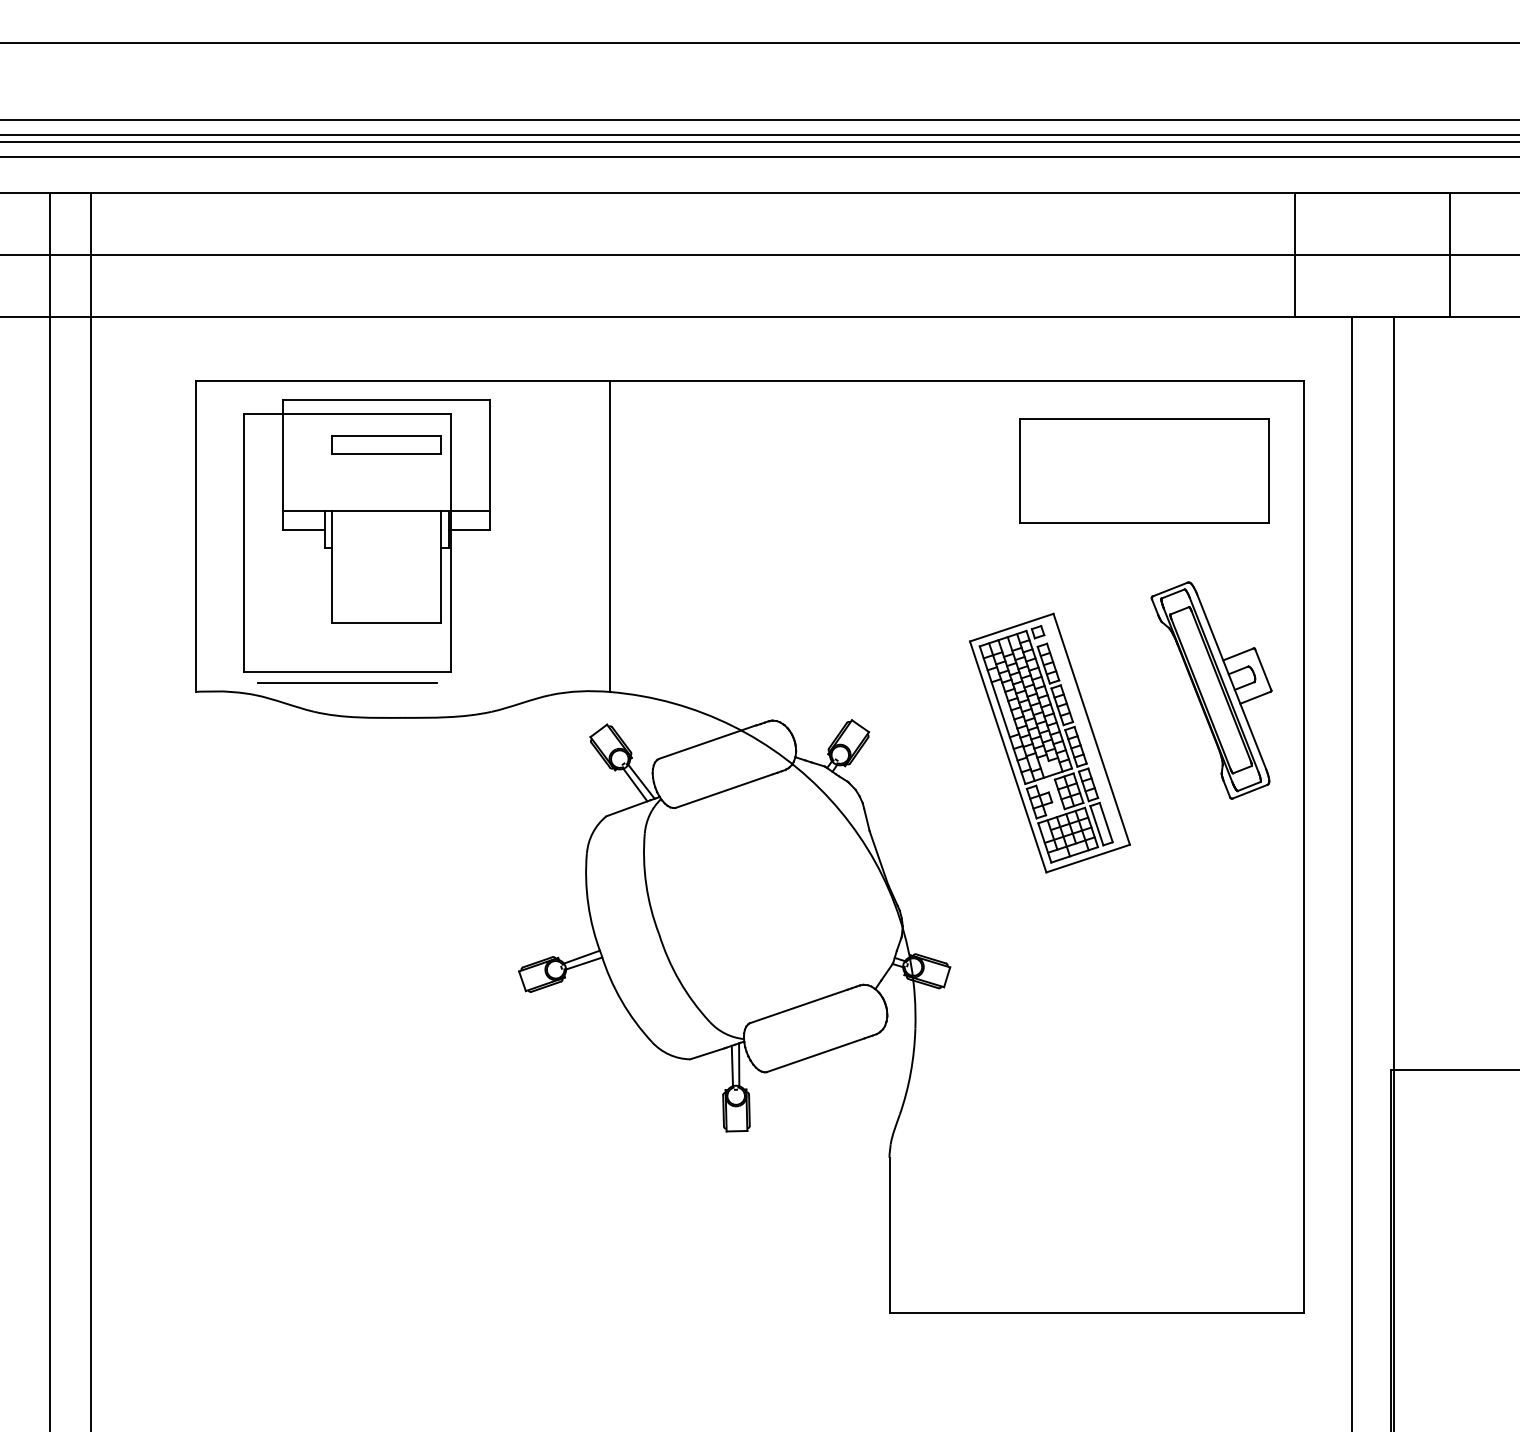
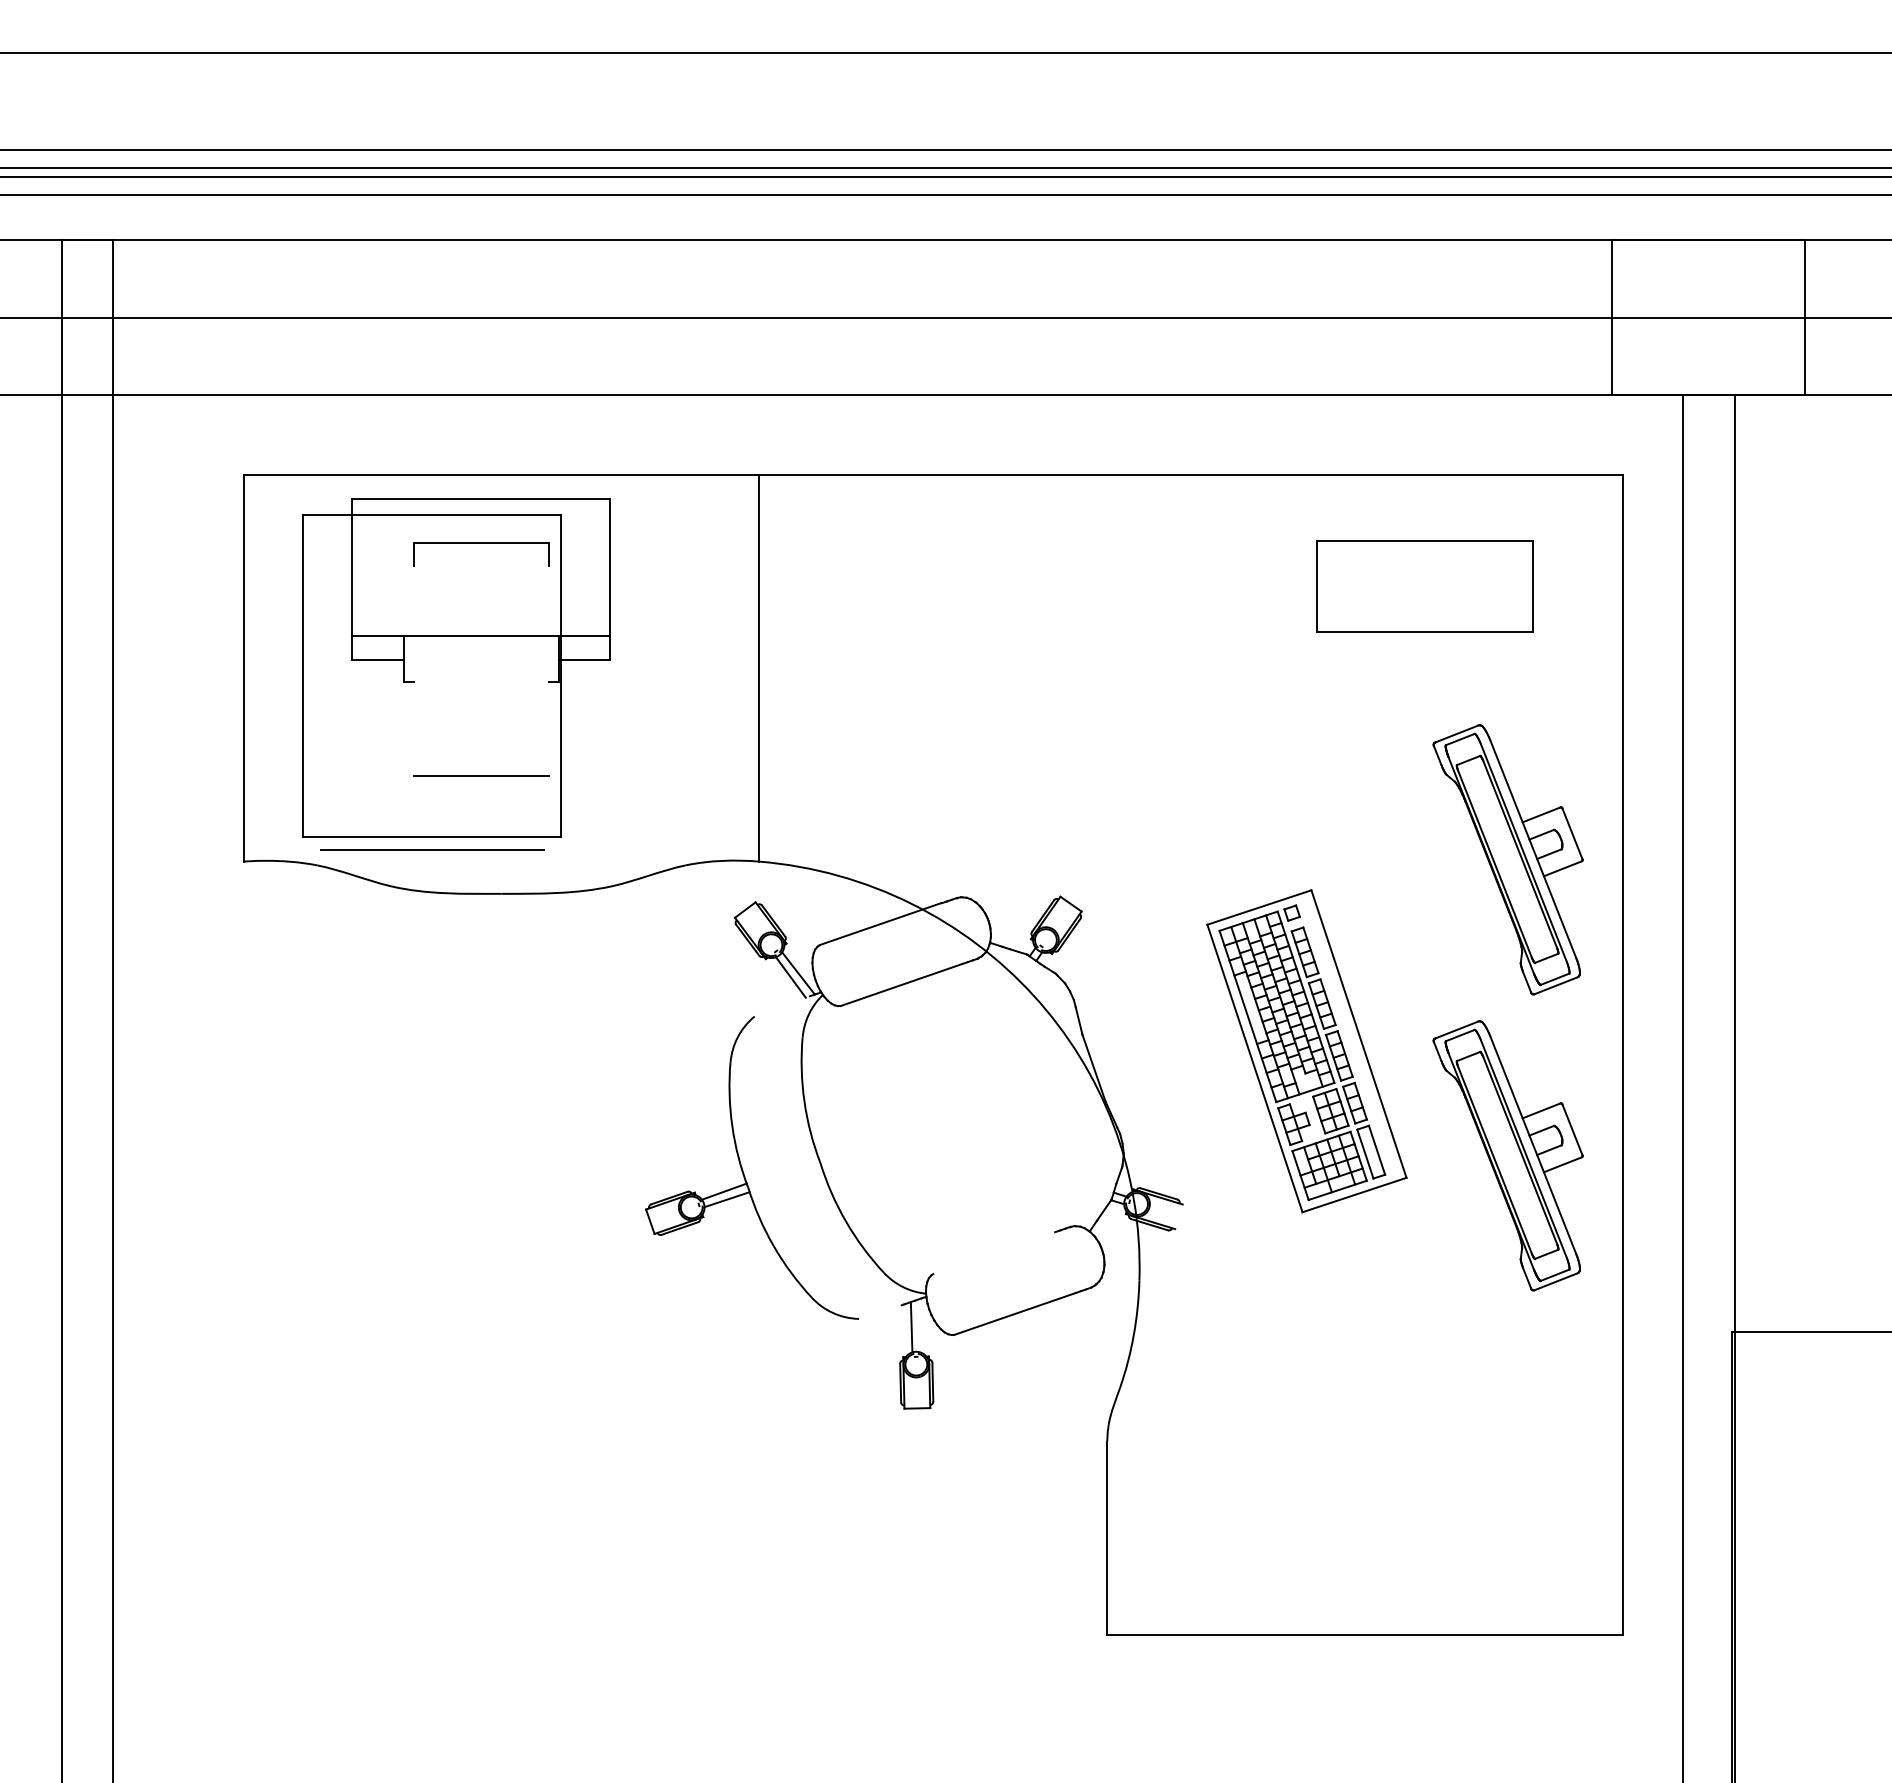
line: (386, 454) -> (480, 565), removed
part: (1144, 470) -> (1424, 586), size x0.7
line: (332, 566) -> (413, 705), removed
line: (440, 566) -> (548, 705), removed
part: (1049, 743) -> (1306, 1051), moved
line: (627, 808) -> (781, 1006), removed
part: (1211, 928) -> (1507, 1155), added
line: (946, 977) -> (1178, 1216), removed
line: (798, 1006) -> (994, 1253), removed
line: (707, 1053) -> (880, 1311), removed
line: (738, 1064) -> (919, 1325), removed

